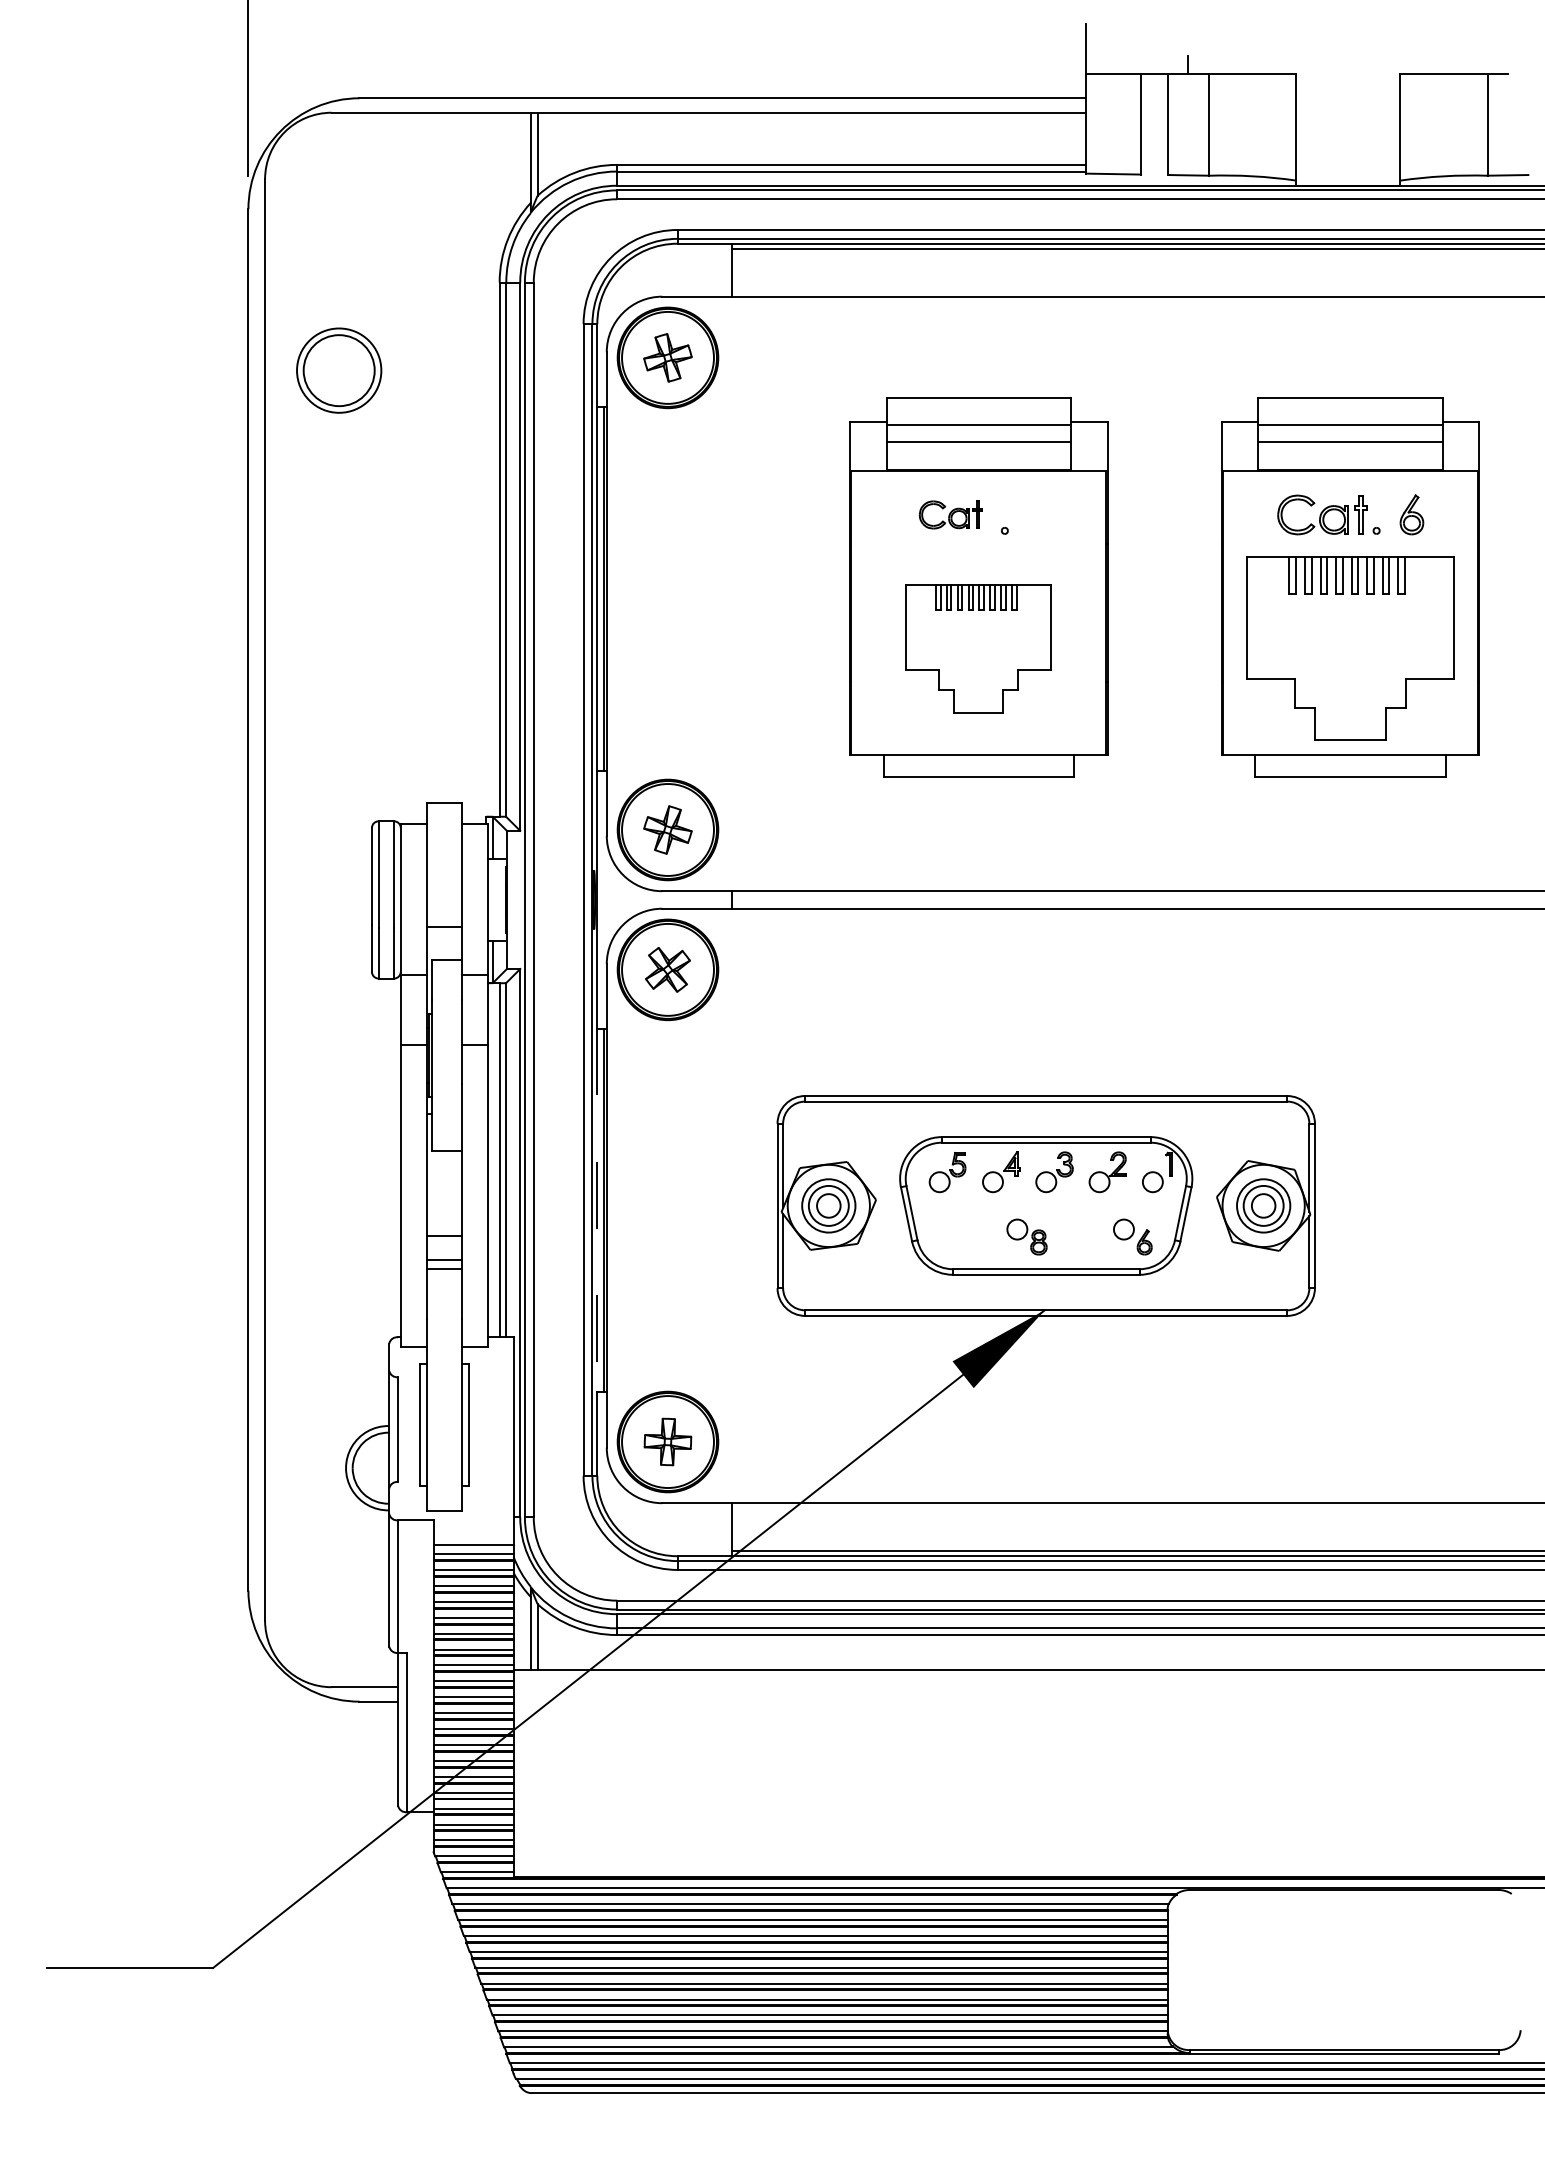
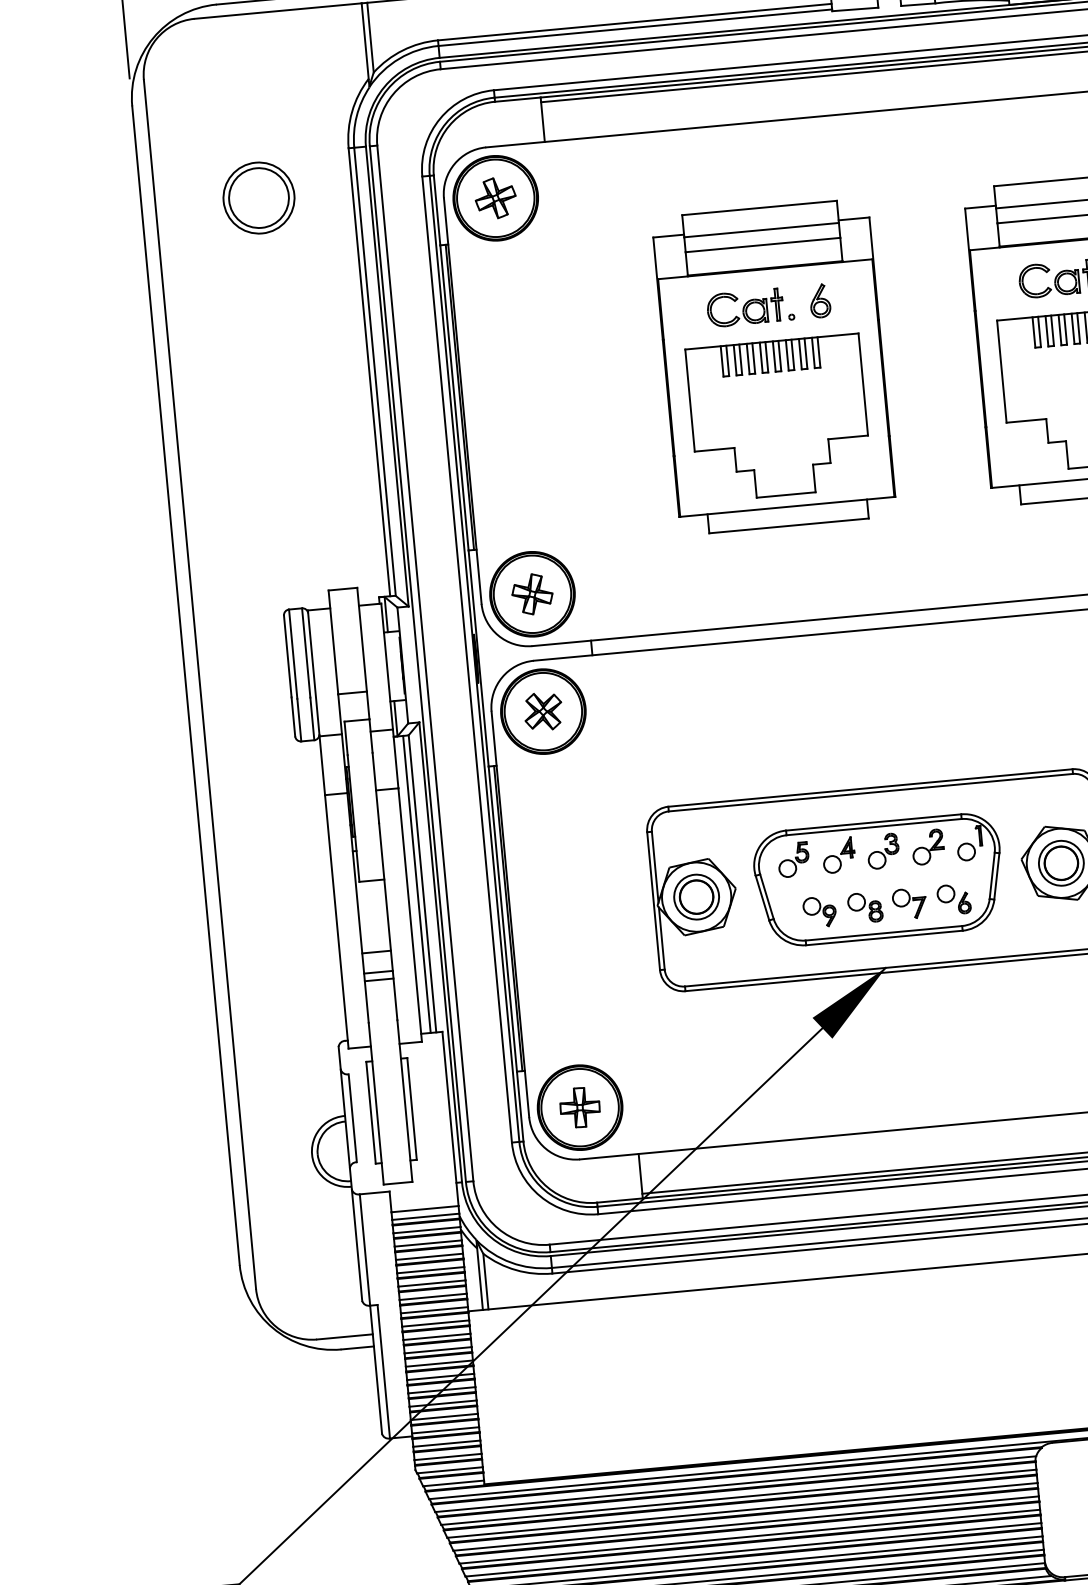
part: (339, 370) -> (259, 197), moved
part: (950, 514) -> (744, 307), size x1.43
part: (1040, 514) -> (820, 300), added
part: (978, 648) -> (778, 417), size x1.43
circle: (828, 1205) -> (696, 896), size x1.67
circle: (1263, 1205) -> (1061, 862), size x1.67
line: (597, 1210) -> (502, 918), dashed -> solid
part: (972, 1236) -> (819, 911), added
part: (1079, 1236) -> (909, 903), added

